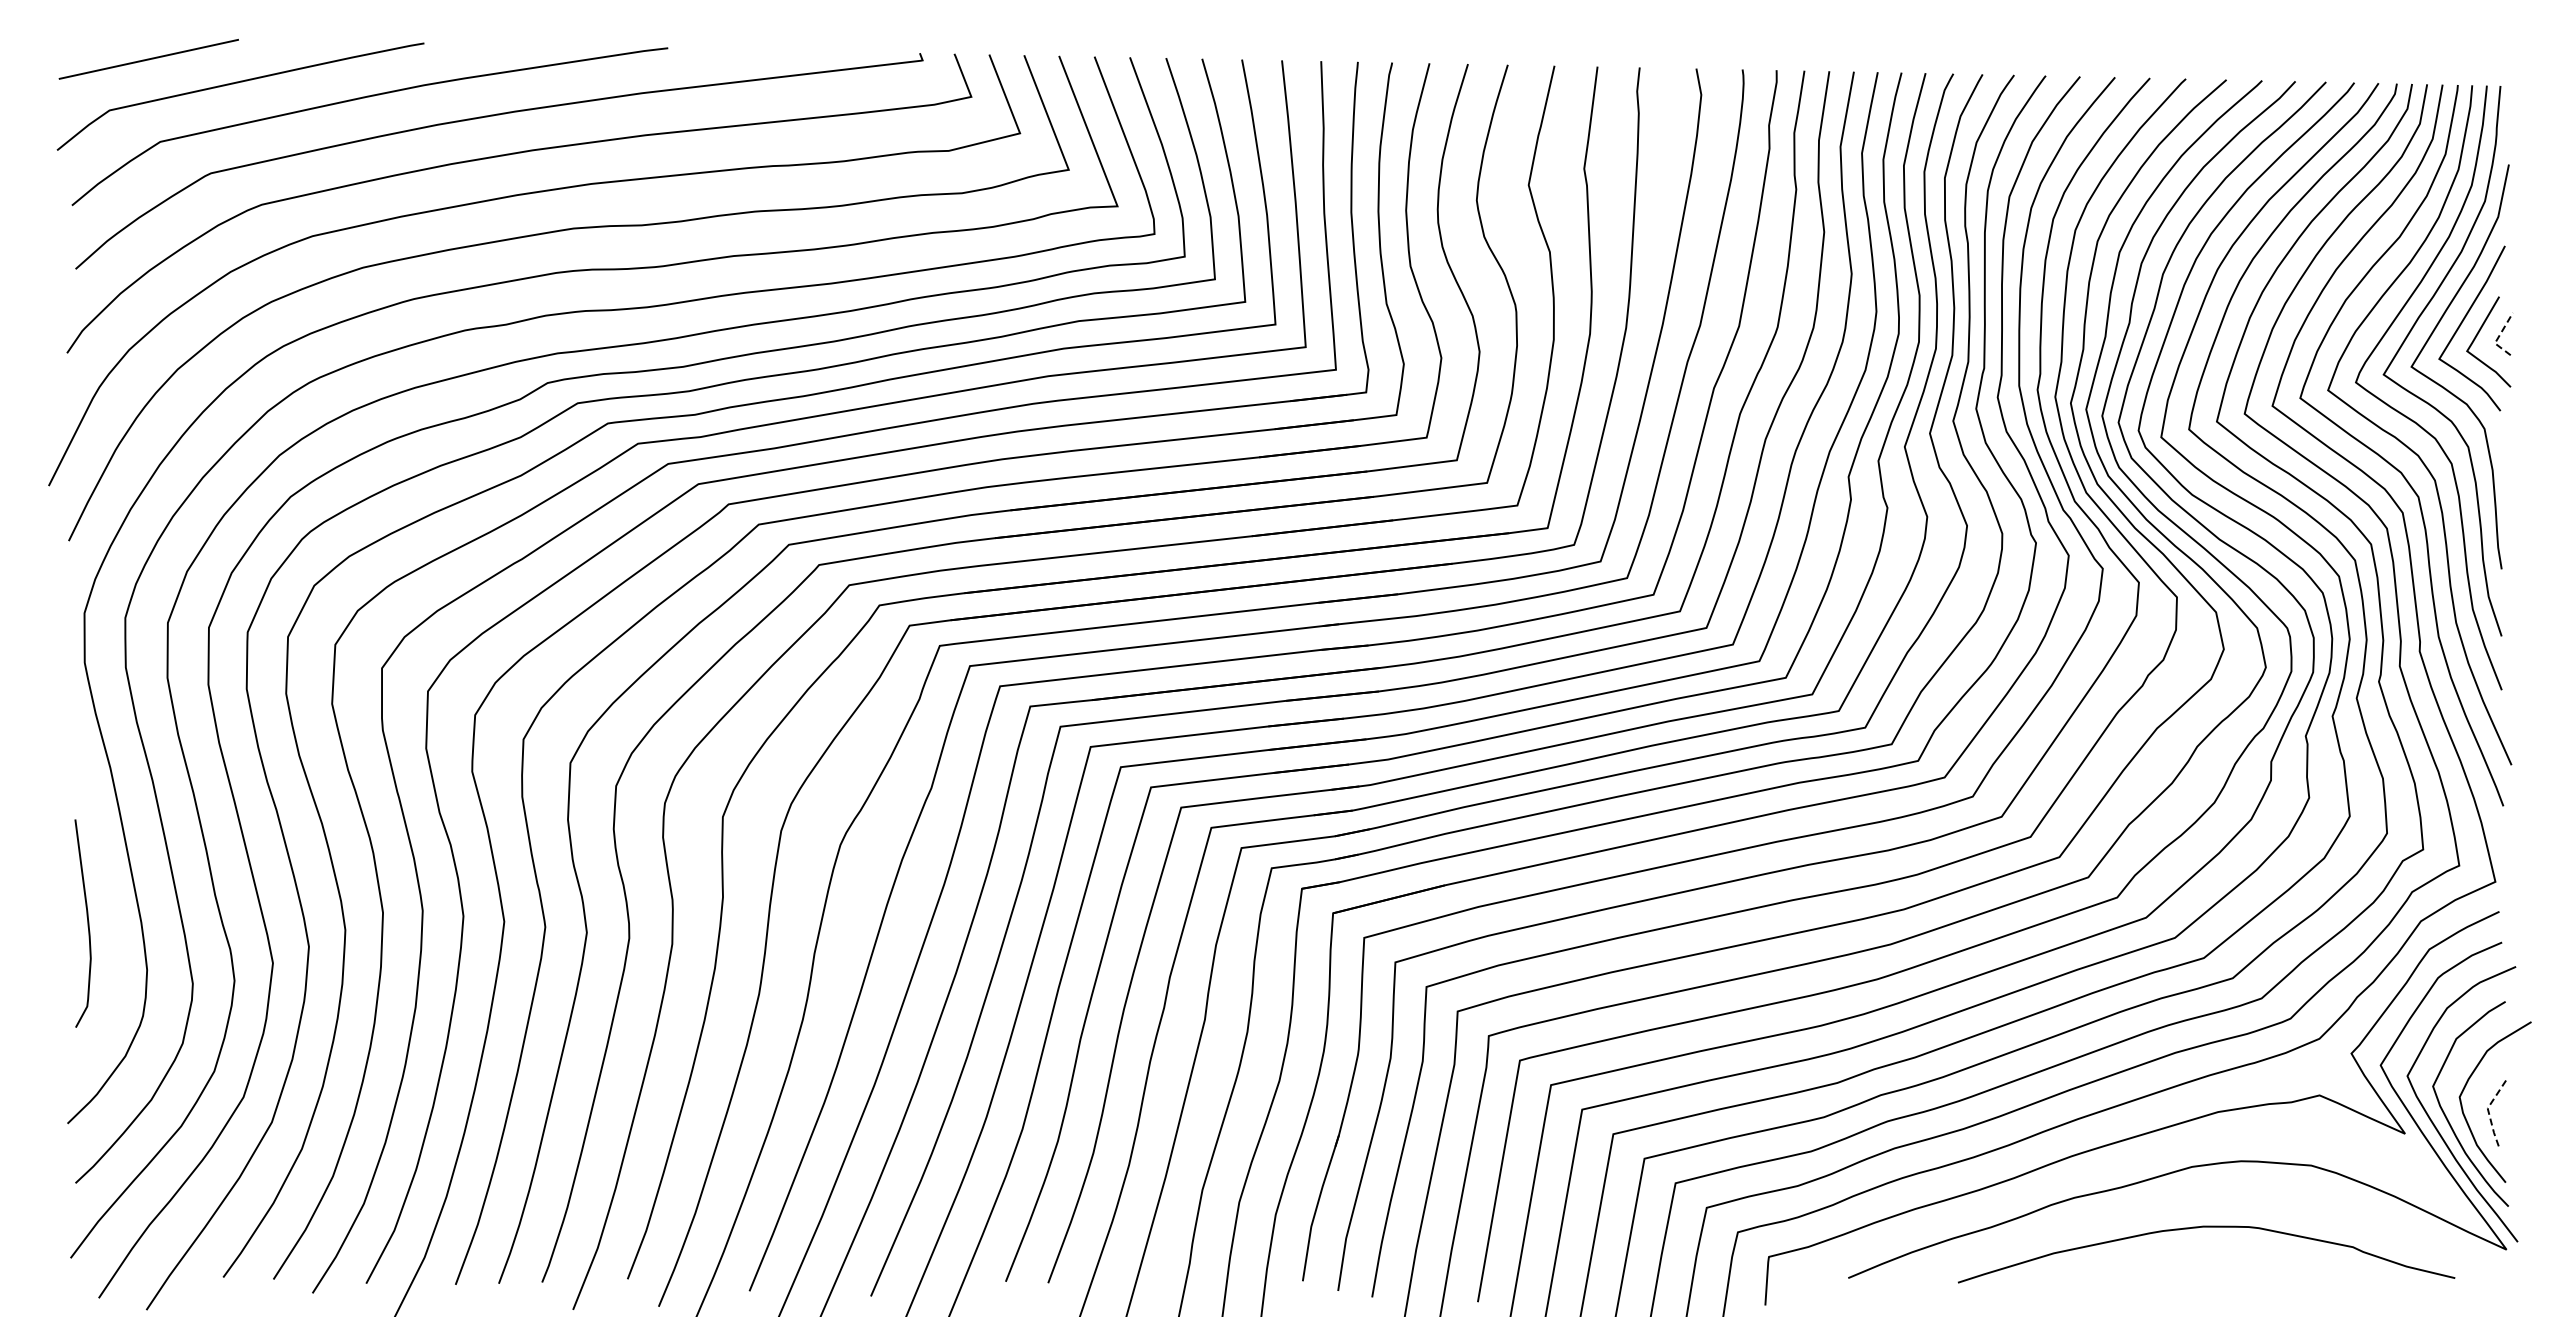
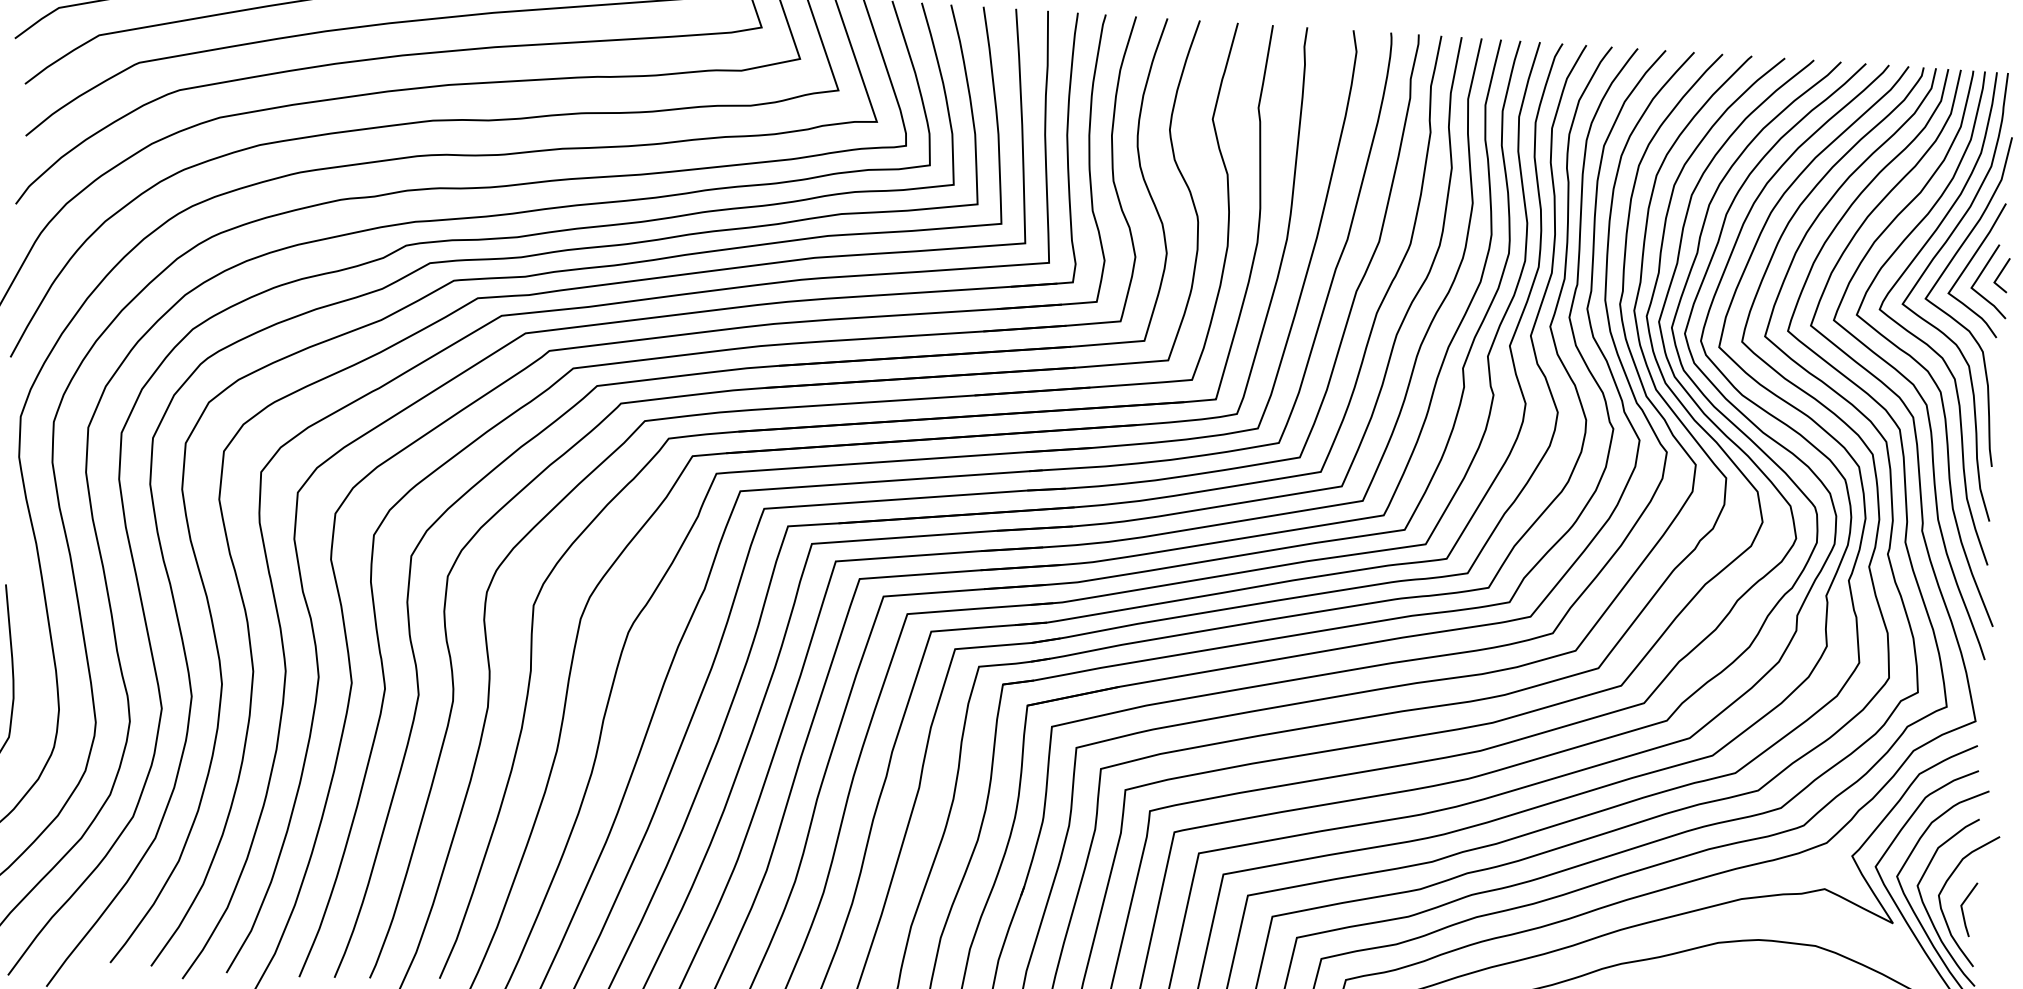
line: (2498, 336) -> (1997, 277), dashed -> solid
line: (2488, 1111) -> (1961, 908), dashed -> solid

